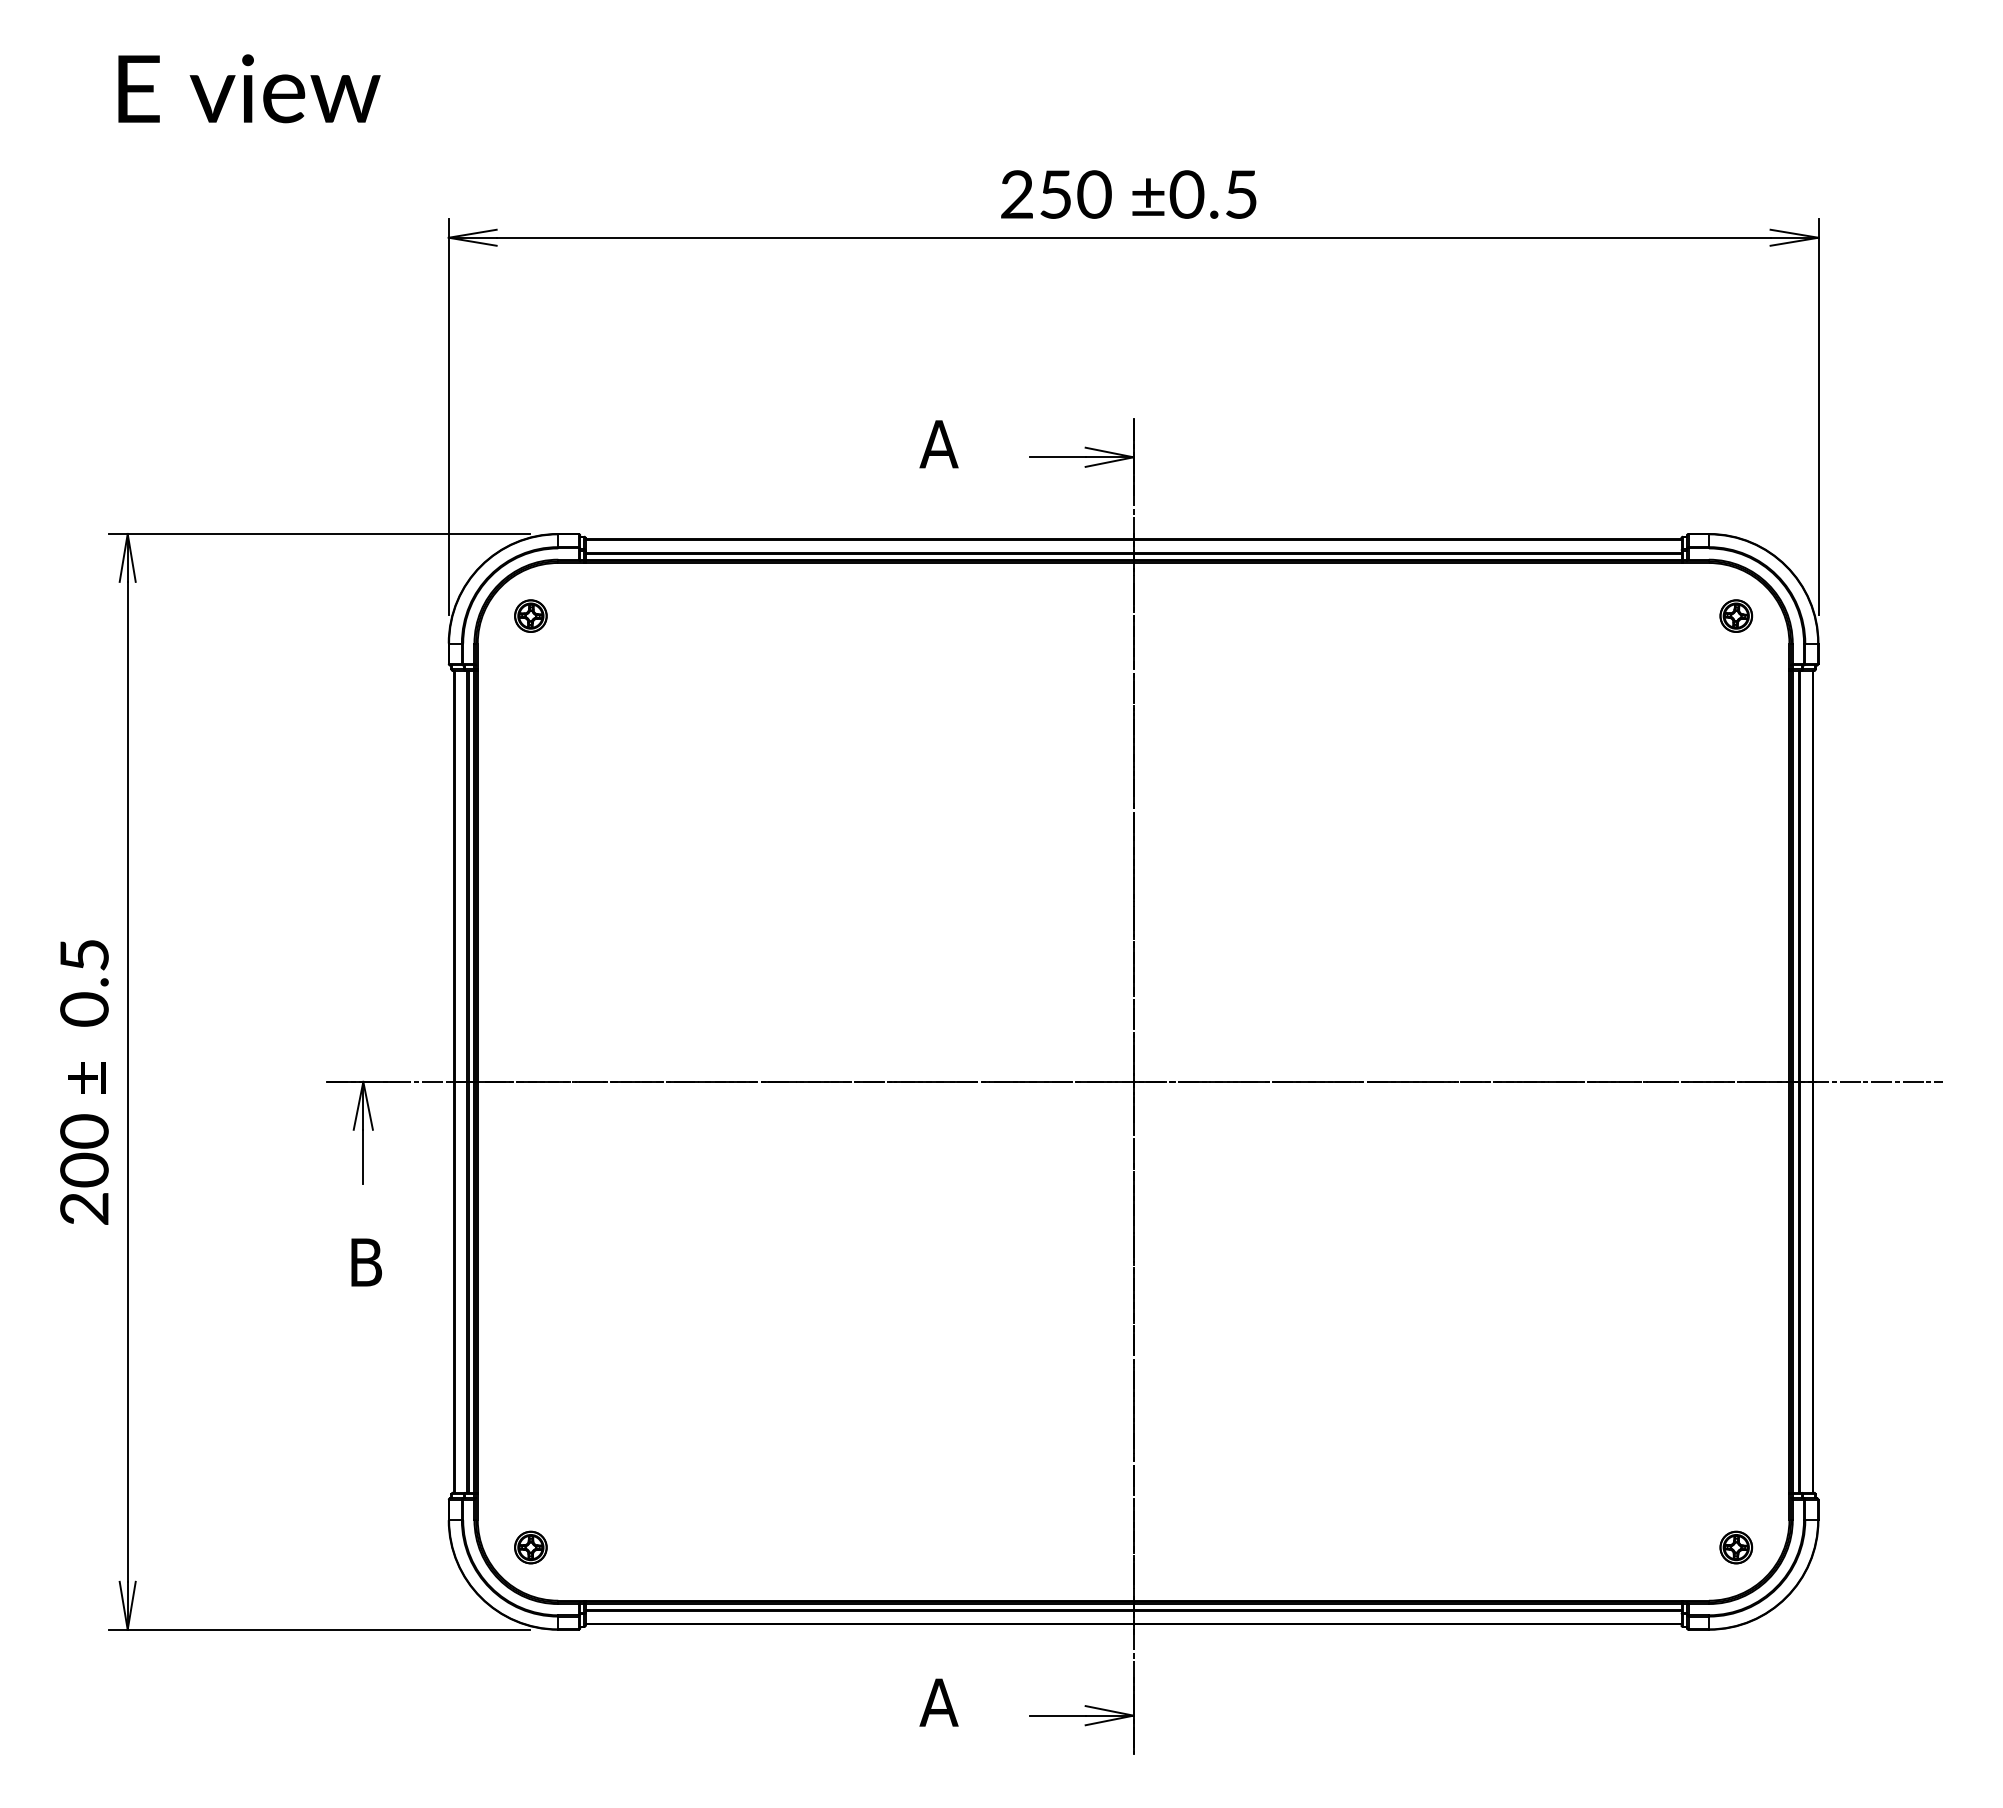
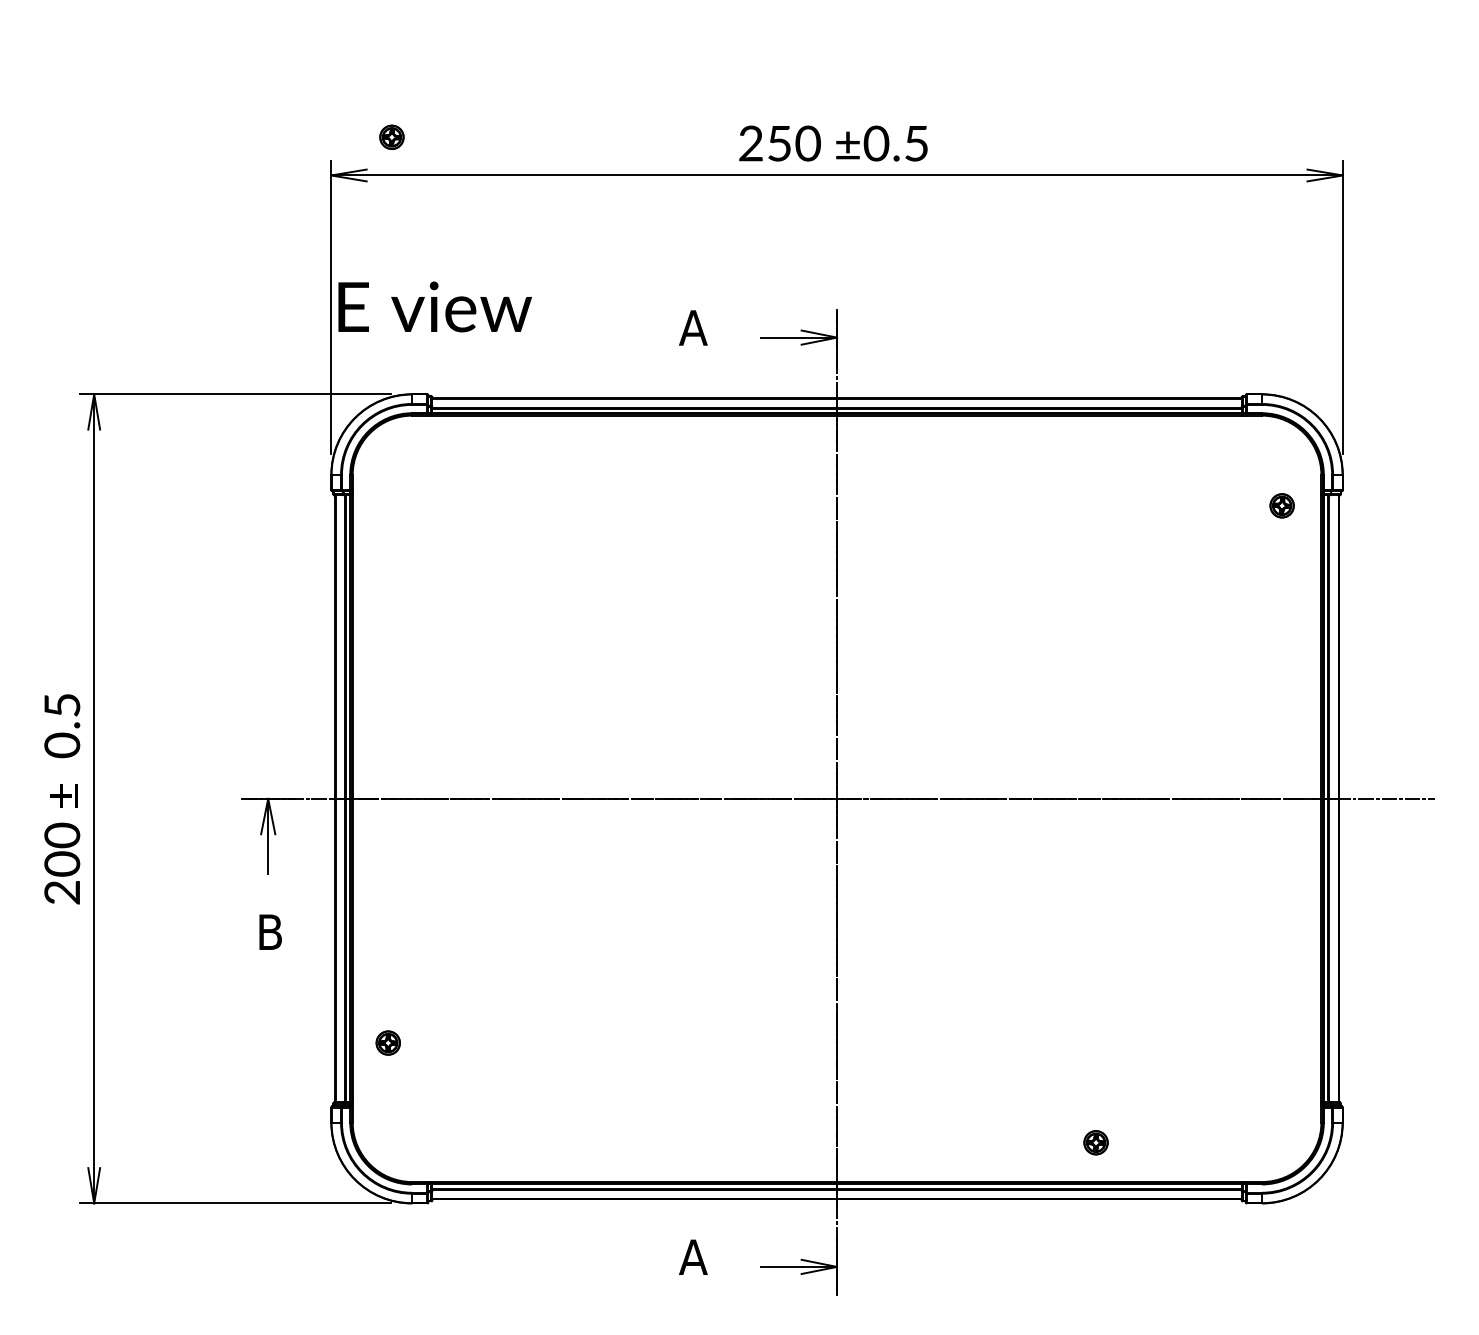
text: (249, 88) -> (435, 306), moved
part: (530, 615) -> (391, 136), moved
part: (1736, 615) -> (1282, 505), moved
part: (530, 1547) -> (387, 1043), moved
part: (1736, 1547) -> (1096, 1142), moved

